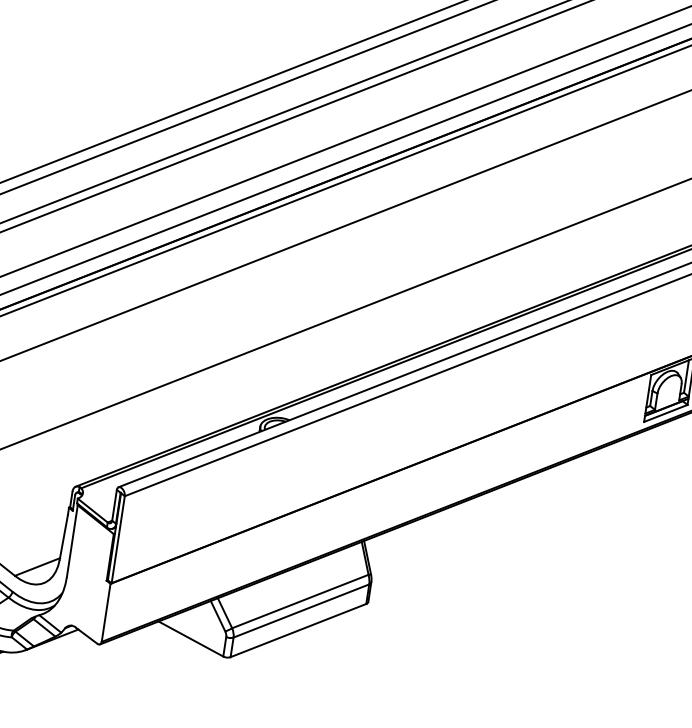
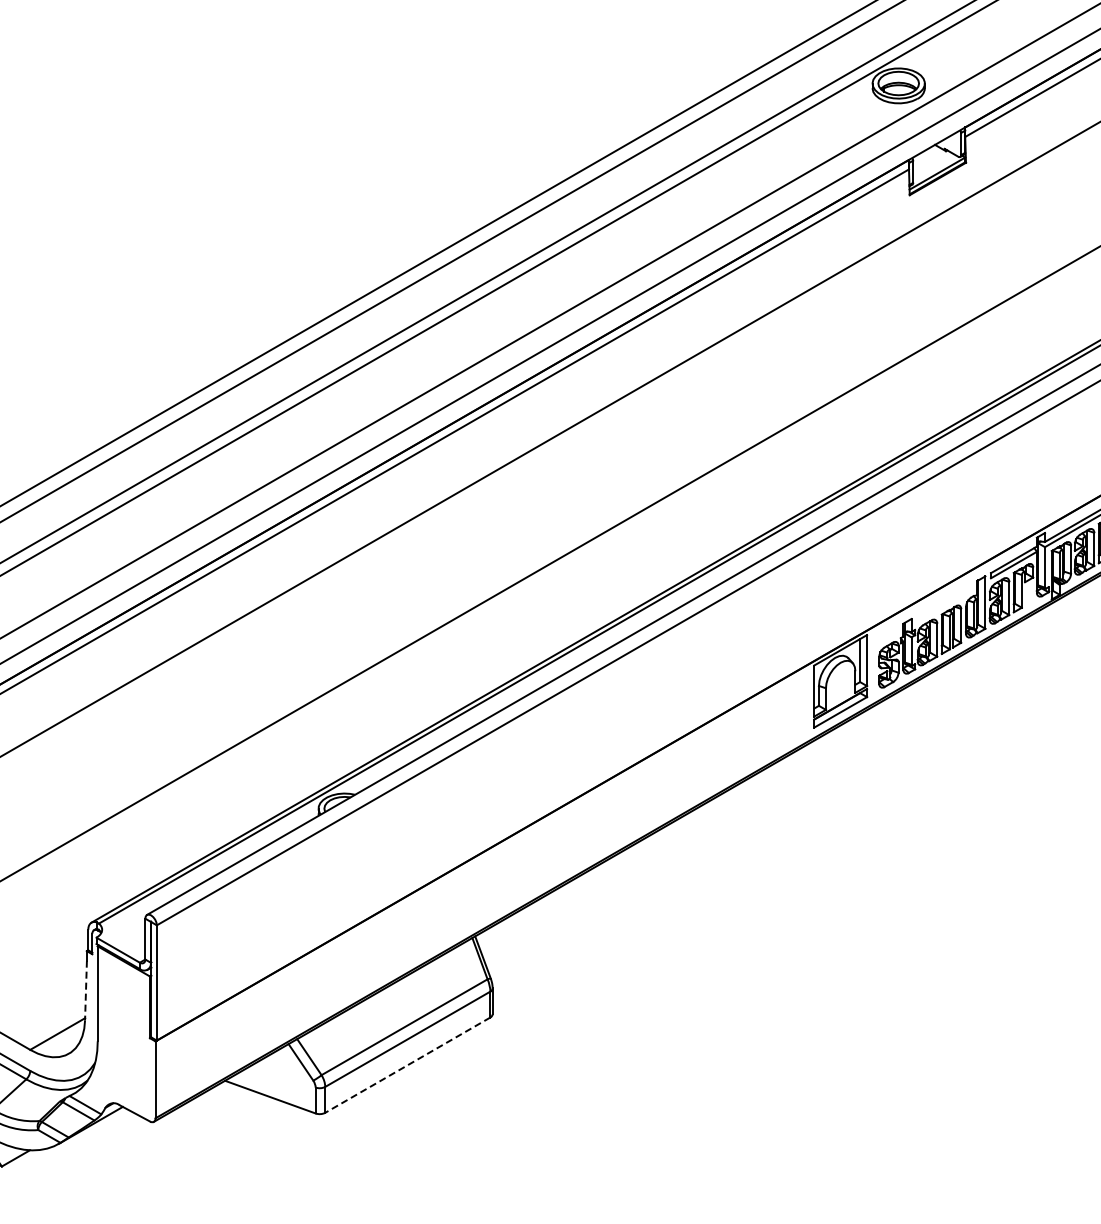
line: (64, 537) -> (86, 990), solid -> dashed
line: (298, 630) -> (407, 1065), solid -> dashed

